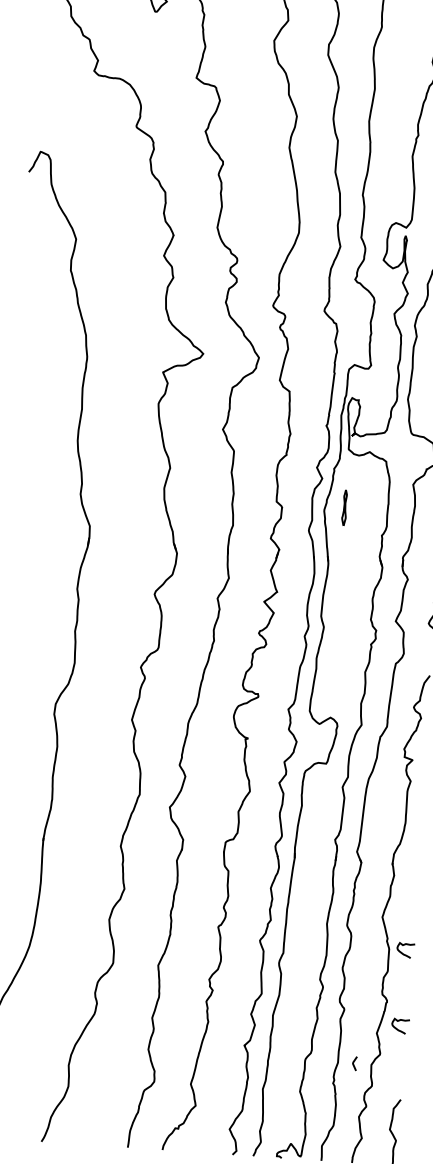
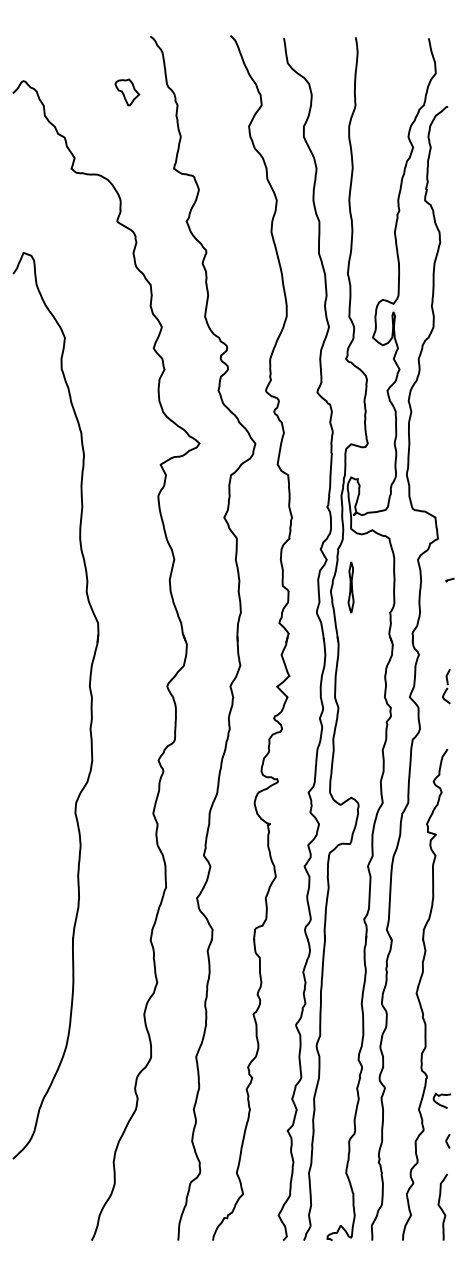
part: (344, 507) -> (350, 587), size x1.43
curve: (402, 951) -> (438, 1026), removed
curve: (354, 1063) -> (447, 1141), moved

